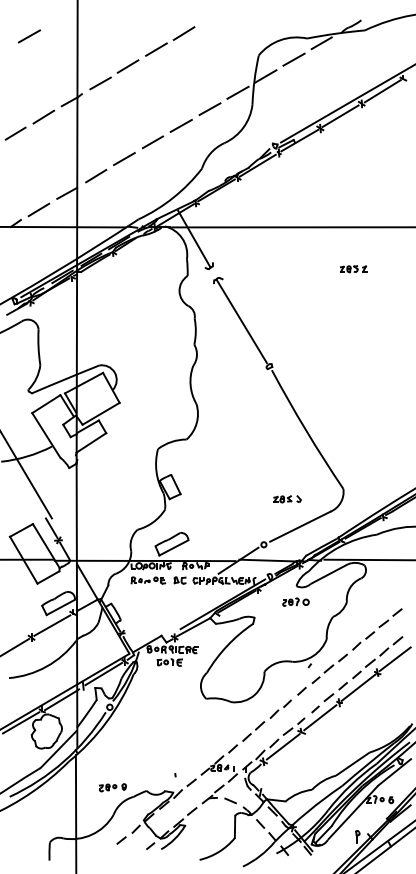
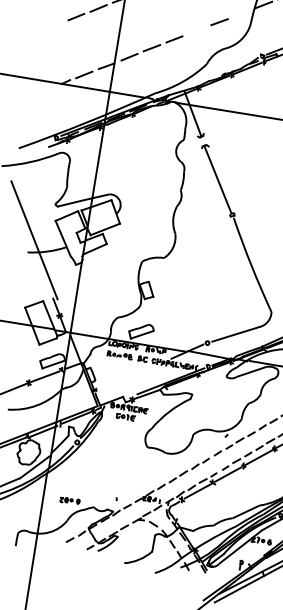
line: (237, 92) -> (241, 13), removed
line: (180, 125) -> (196, 30), removed
part: (287, 499) -> (229, 313), removed
part: (295, 601) -> (223, 387), removed

